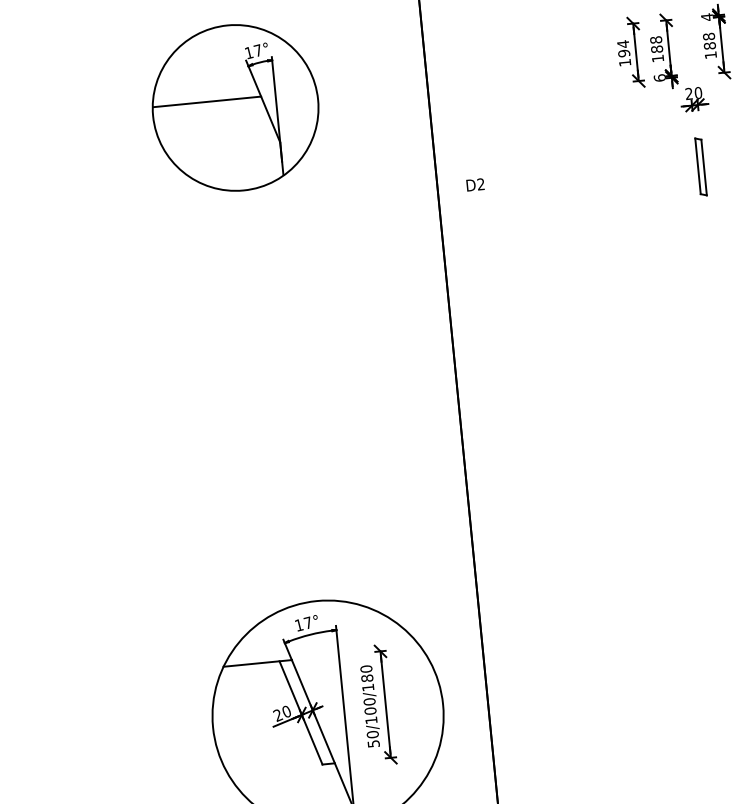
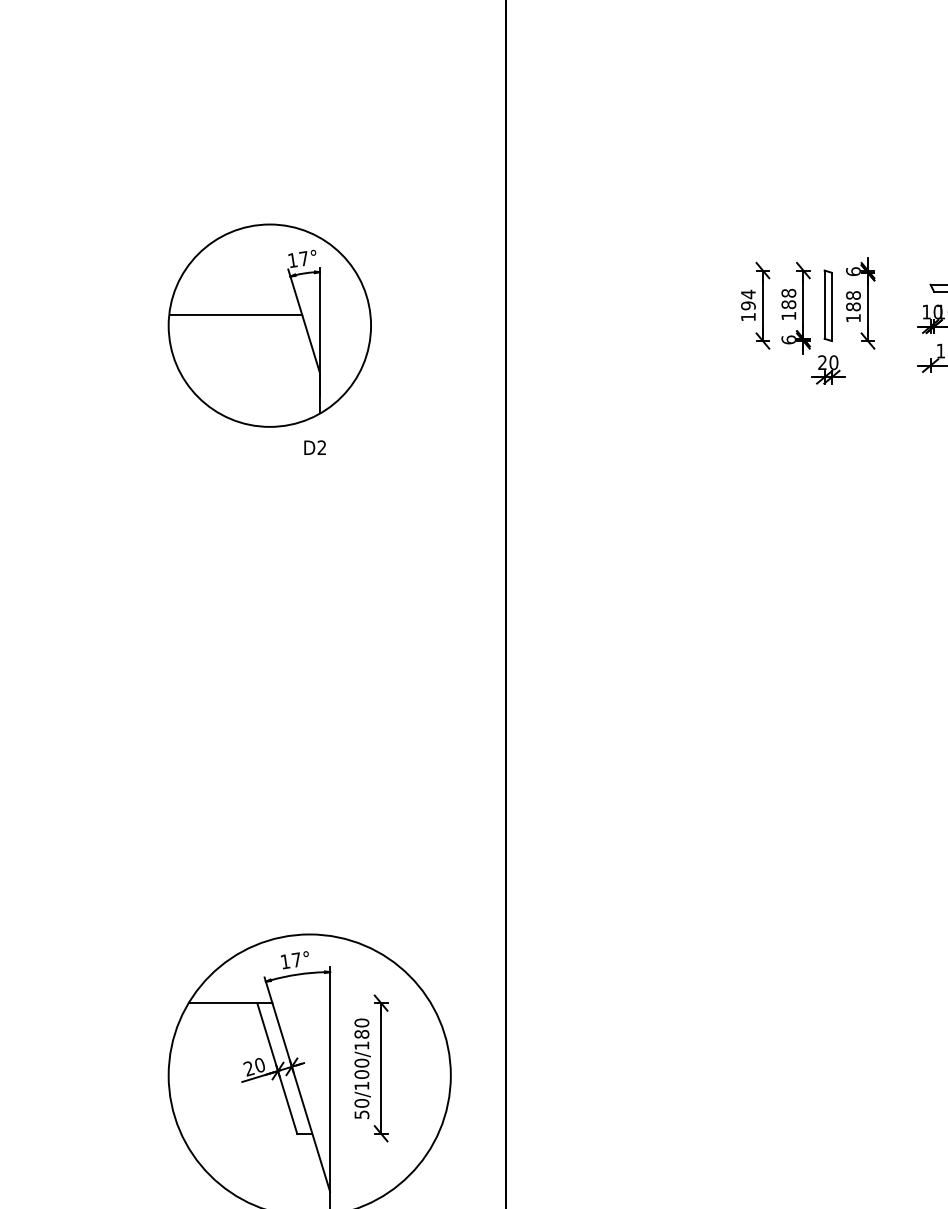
text: (707, 17) -> (853, 271), 4 -> 6
part: (700, 166) -> (827, 305), moved
text: (474, 184) -> (314, 447), moved

